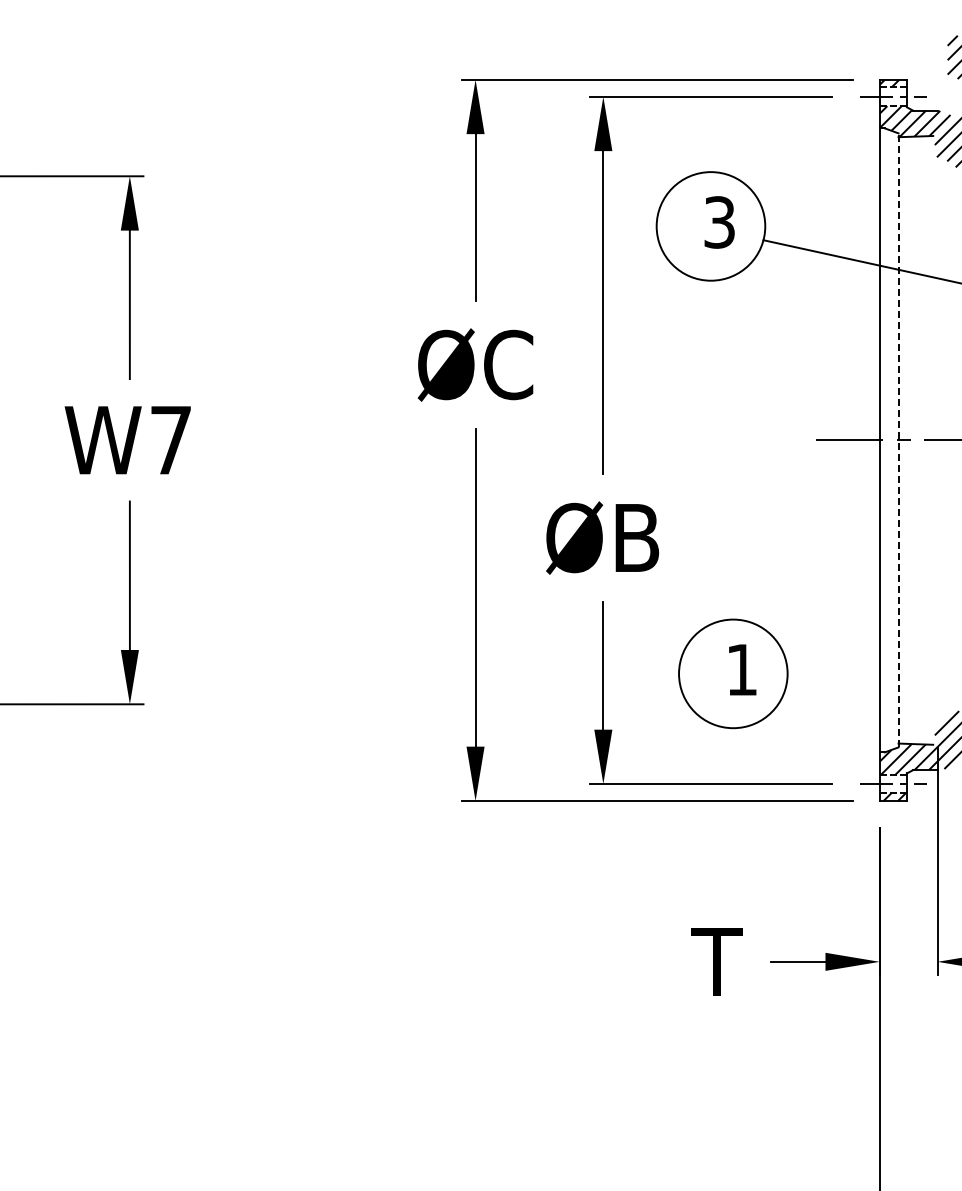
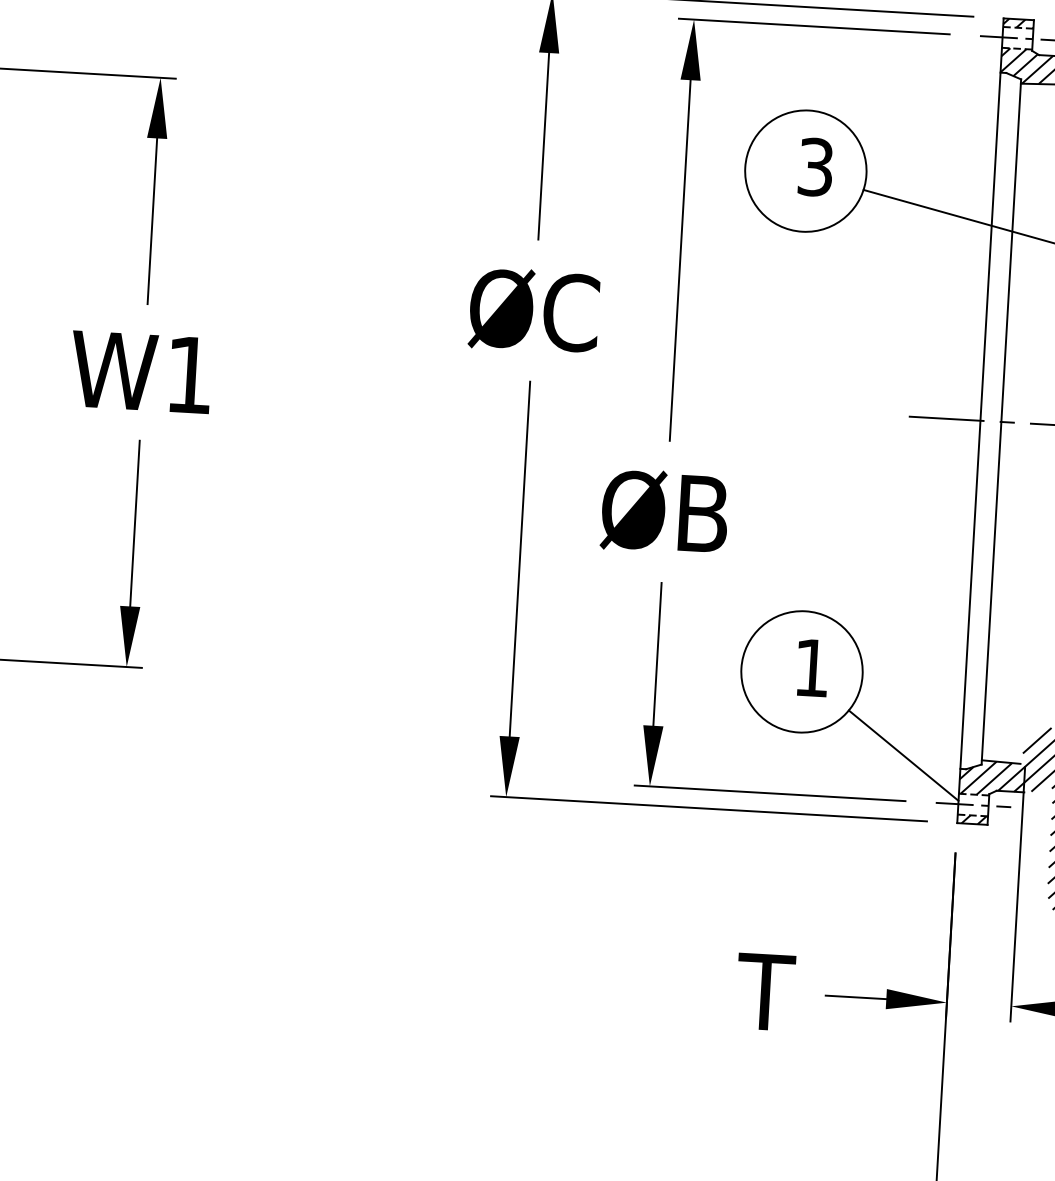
line: (898, 439) -> (1001, 420), dashed -> solid
text: (170, 440) -> (188, 375), W7 -> W1
line: (828, 742) -> (903, 754), added

